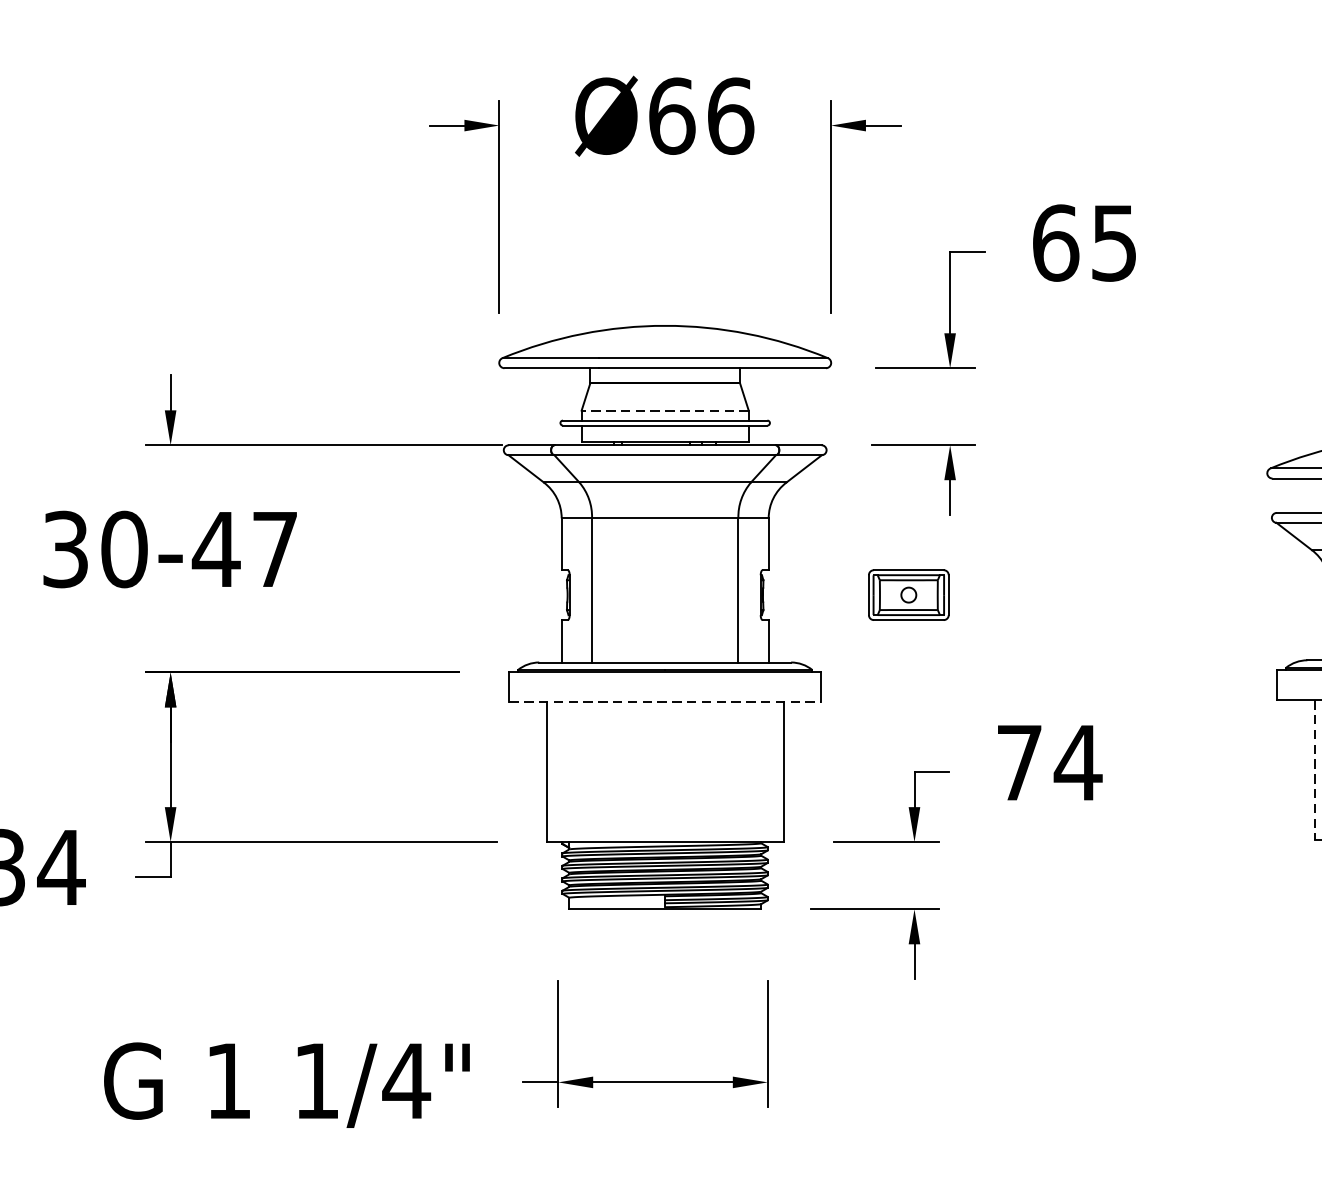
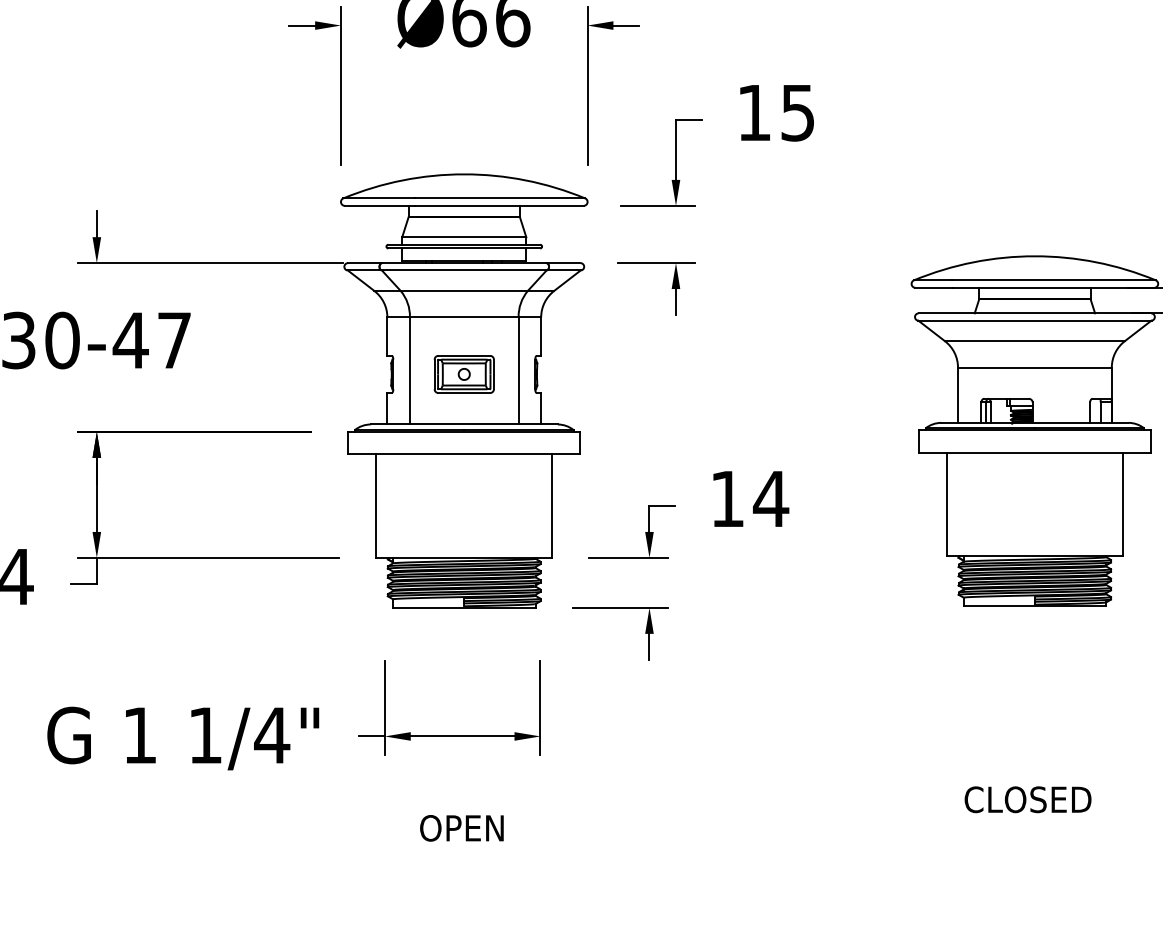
text: (1055, 242) -> (754, 112), 65 -> 15
line: (664, 410) -> (463, 237), dashed -> solid
part: (907, 595) -> (463, 374), moved
line: (665, 702) -> (464, 454), dashed -> solid
text: (1019, 762) -> (727, 498), 74 -> 14
line: (1314, 770) -> (946, 504), dashed -> solid

